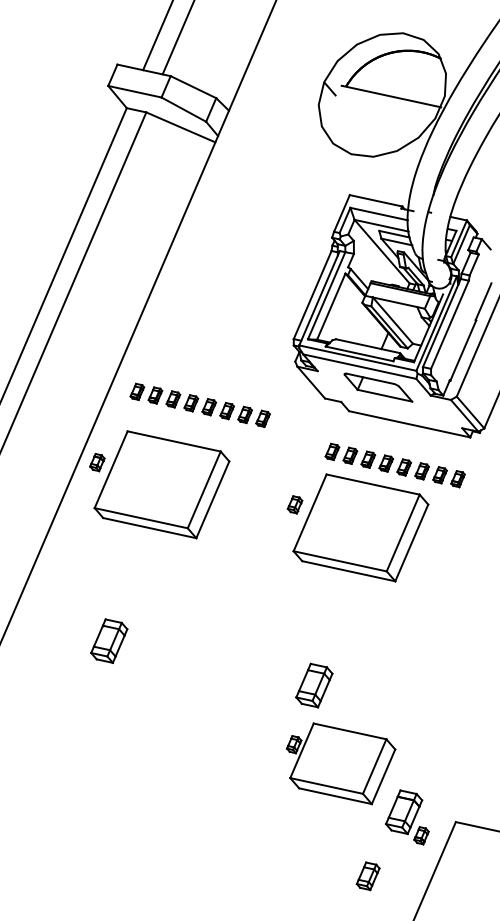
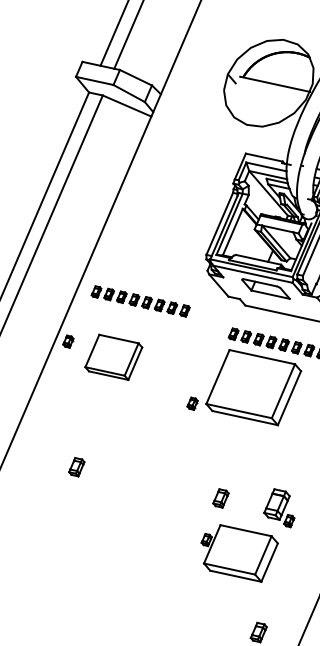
part: (161, 484) -> (113, 357), size x0.6
part: (294, 504) -> (192, 403), moved
part: (109, 640) -> (76, 466), size x0.6
part: (314, 685) -> (221, 498), size x0.6
part: (407, 817) -> (279, 508), moved

